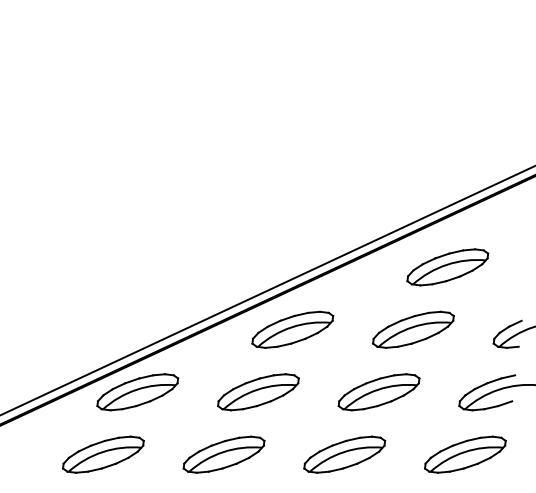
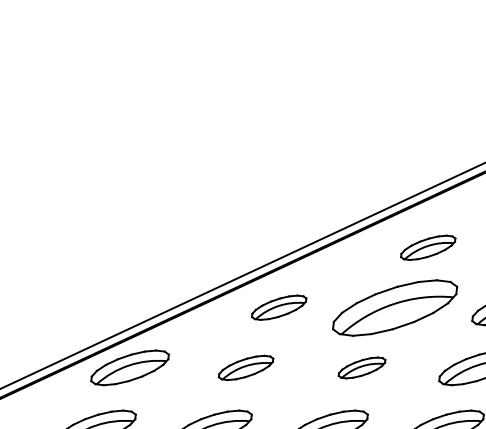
part: (447, 267) -> (427, 247), size x0.7
part: (292, 329) -> (278, 307), size x0.7
part: (413, 329) -> (395, 307), size x1.6
part: (258, 392) -> (246, 368), size x0.7
part: (378, 392) -> (361, 368), size x0.6

